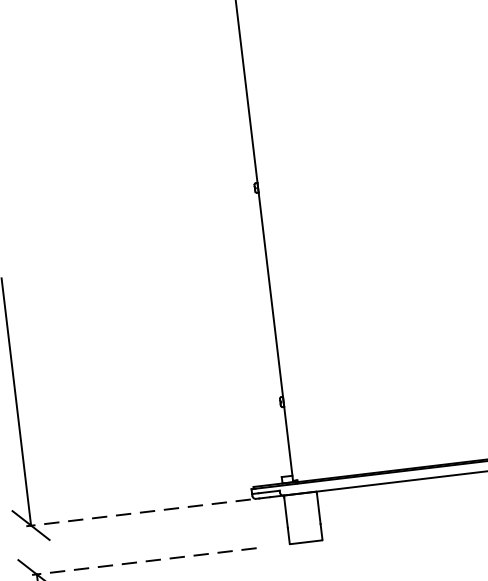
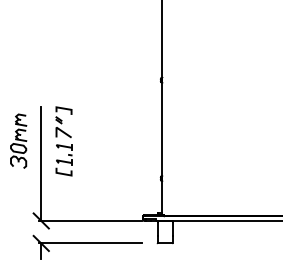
part: (58, 346) -> (63, 141), added
line: (138, 513) -> (90, 221), dashed -> solid
line: (143, 561) -> (90, 243), dashed -> solid

